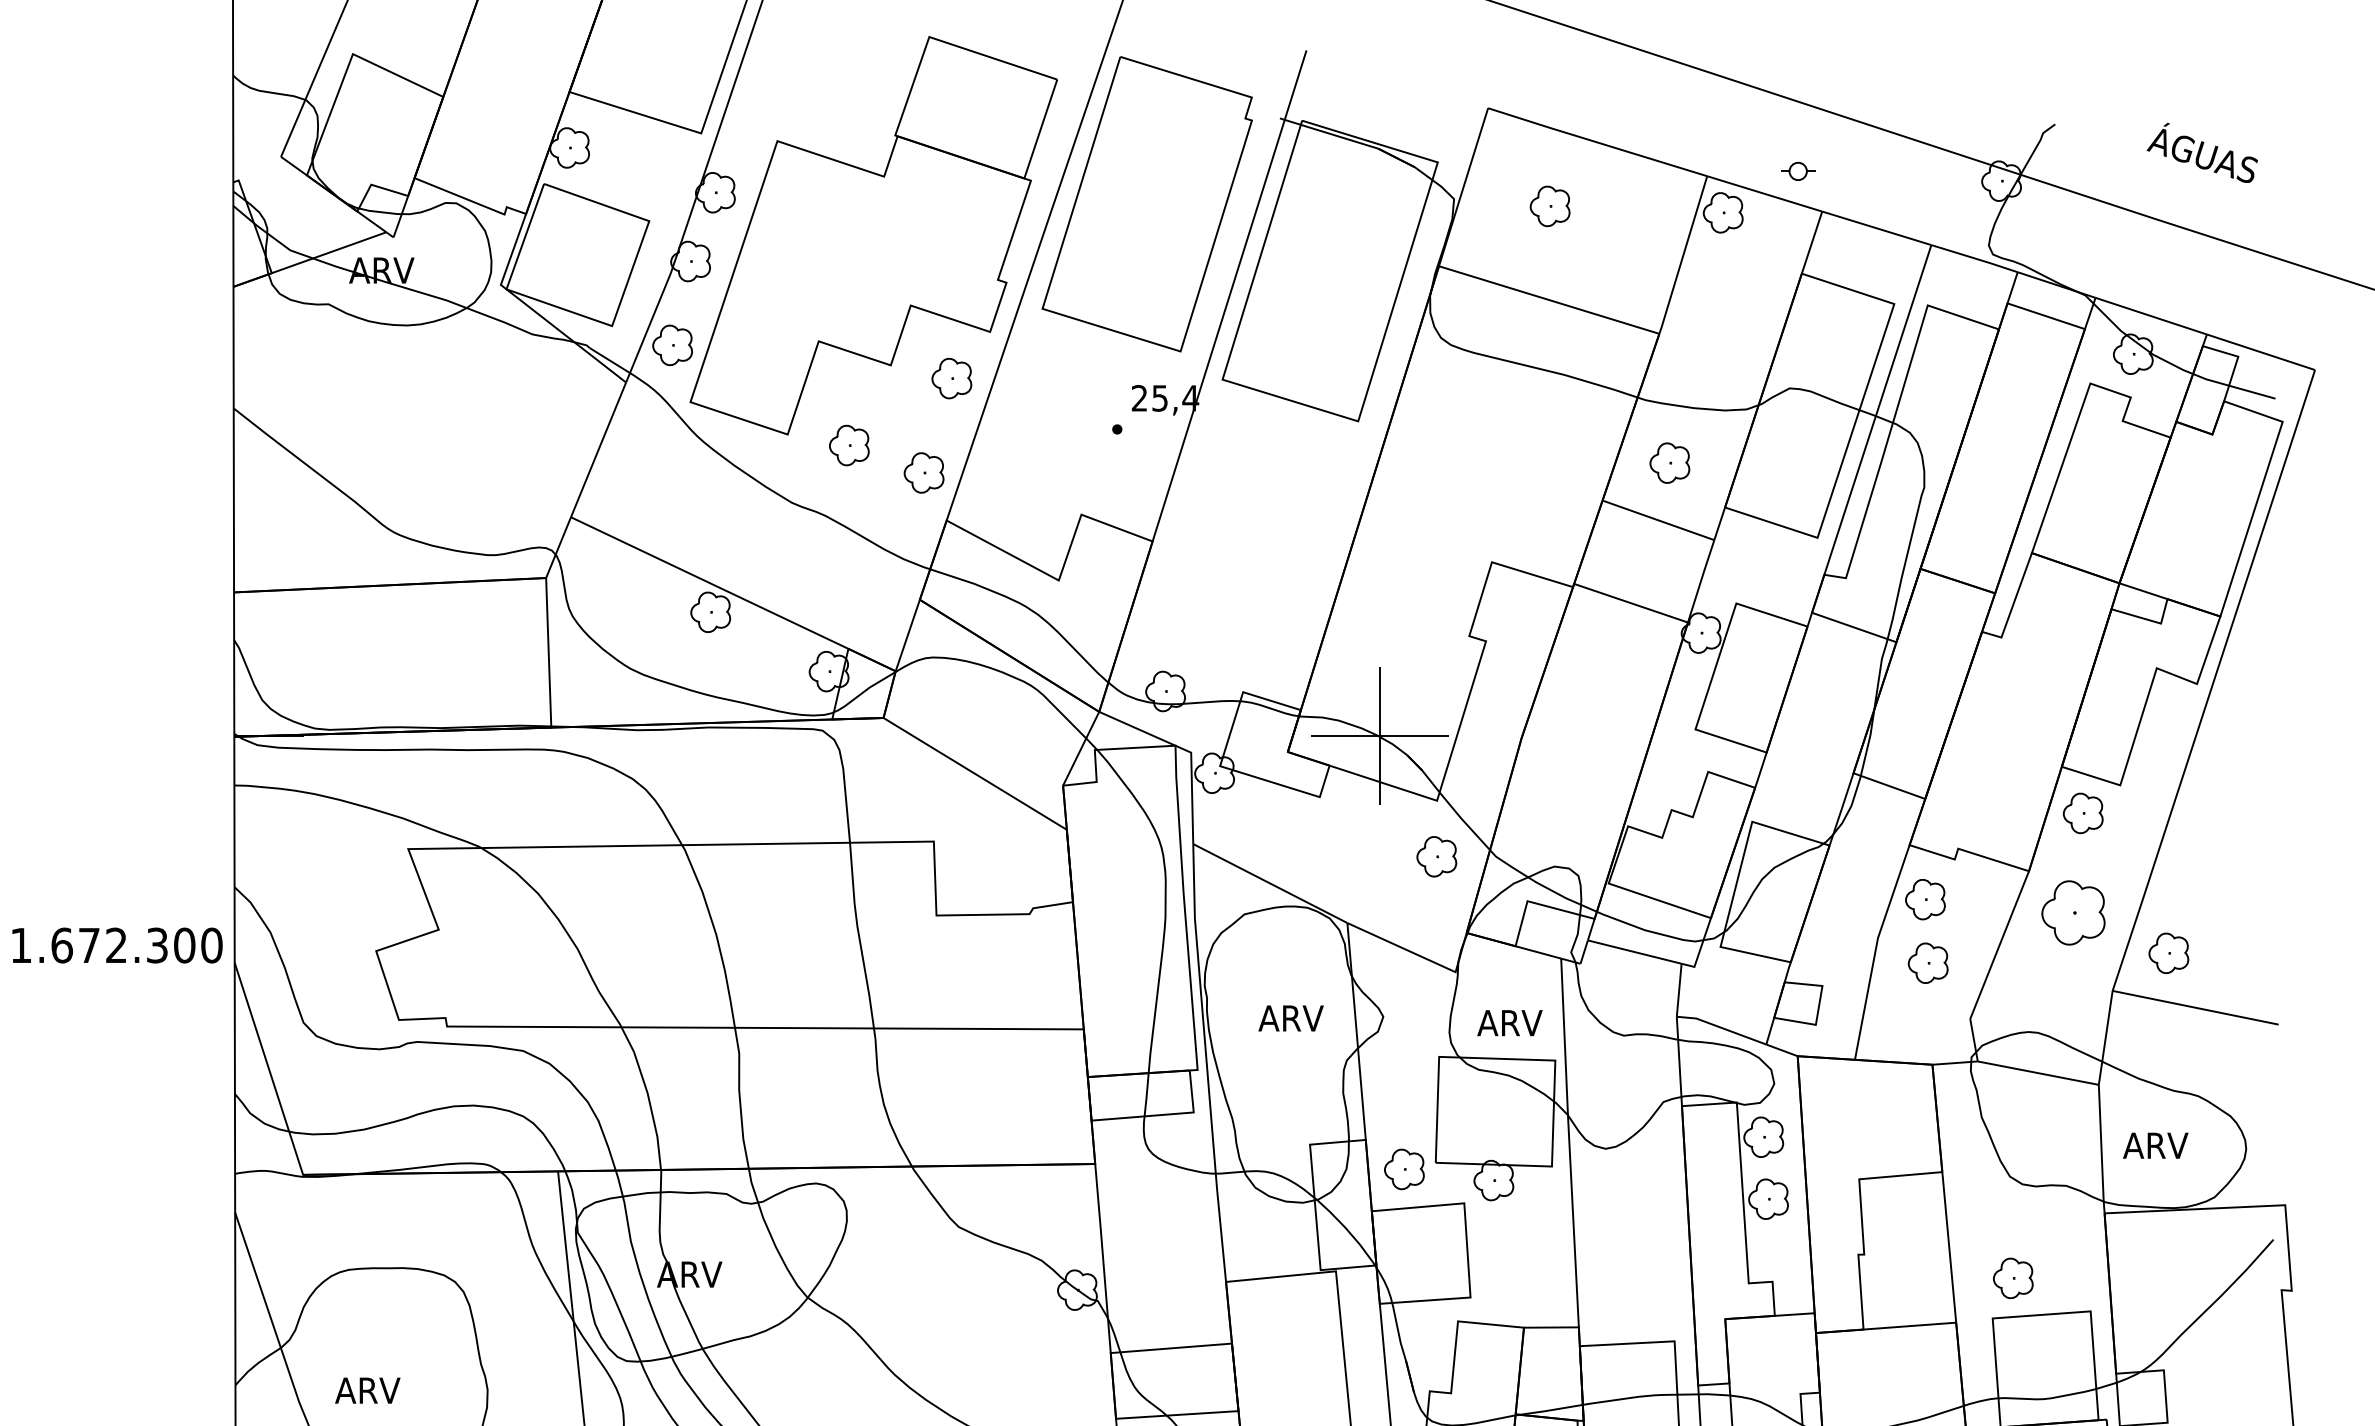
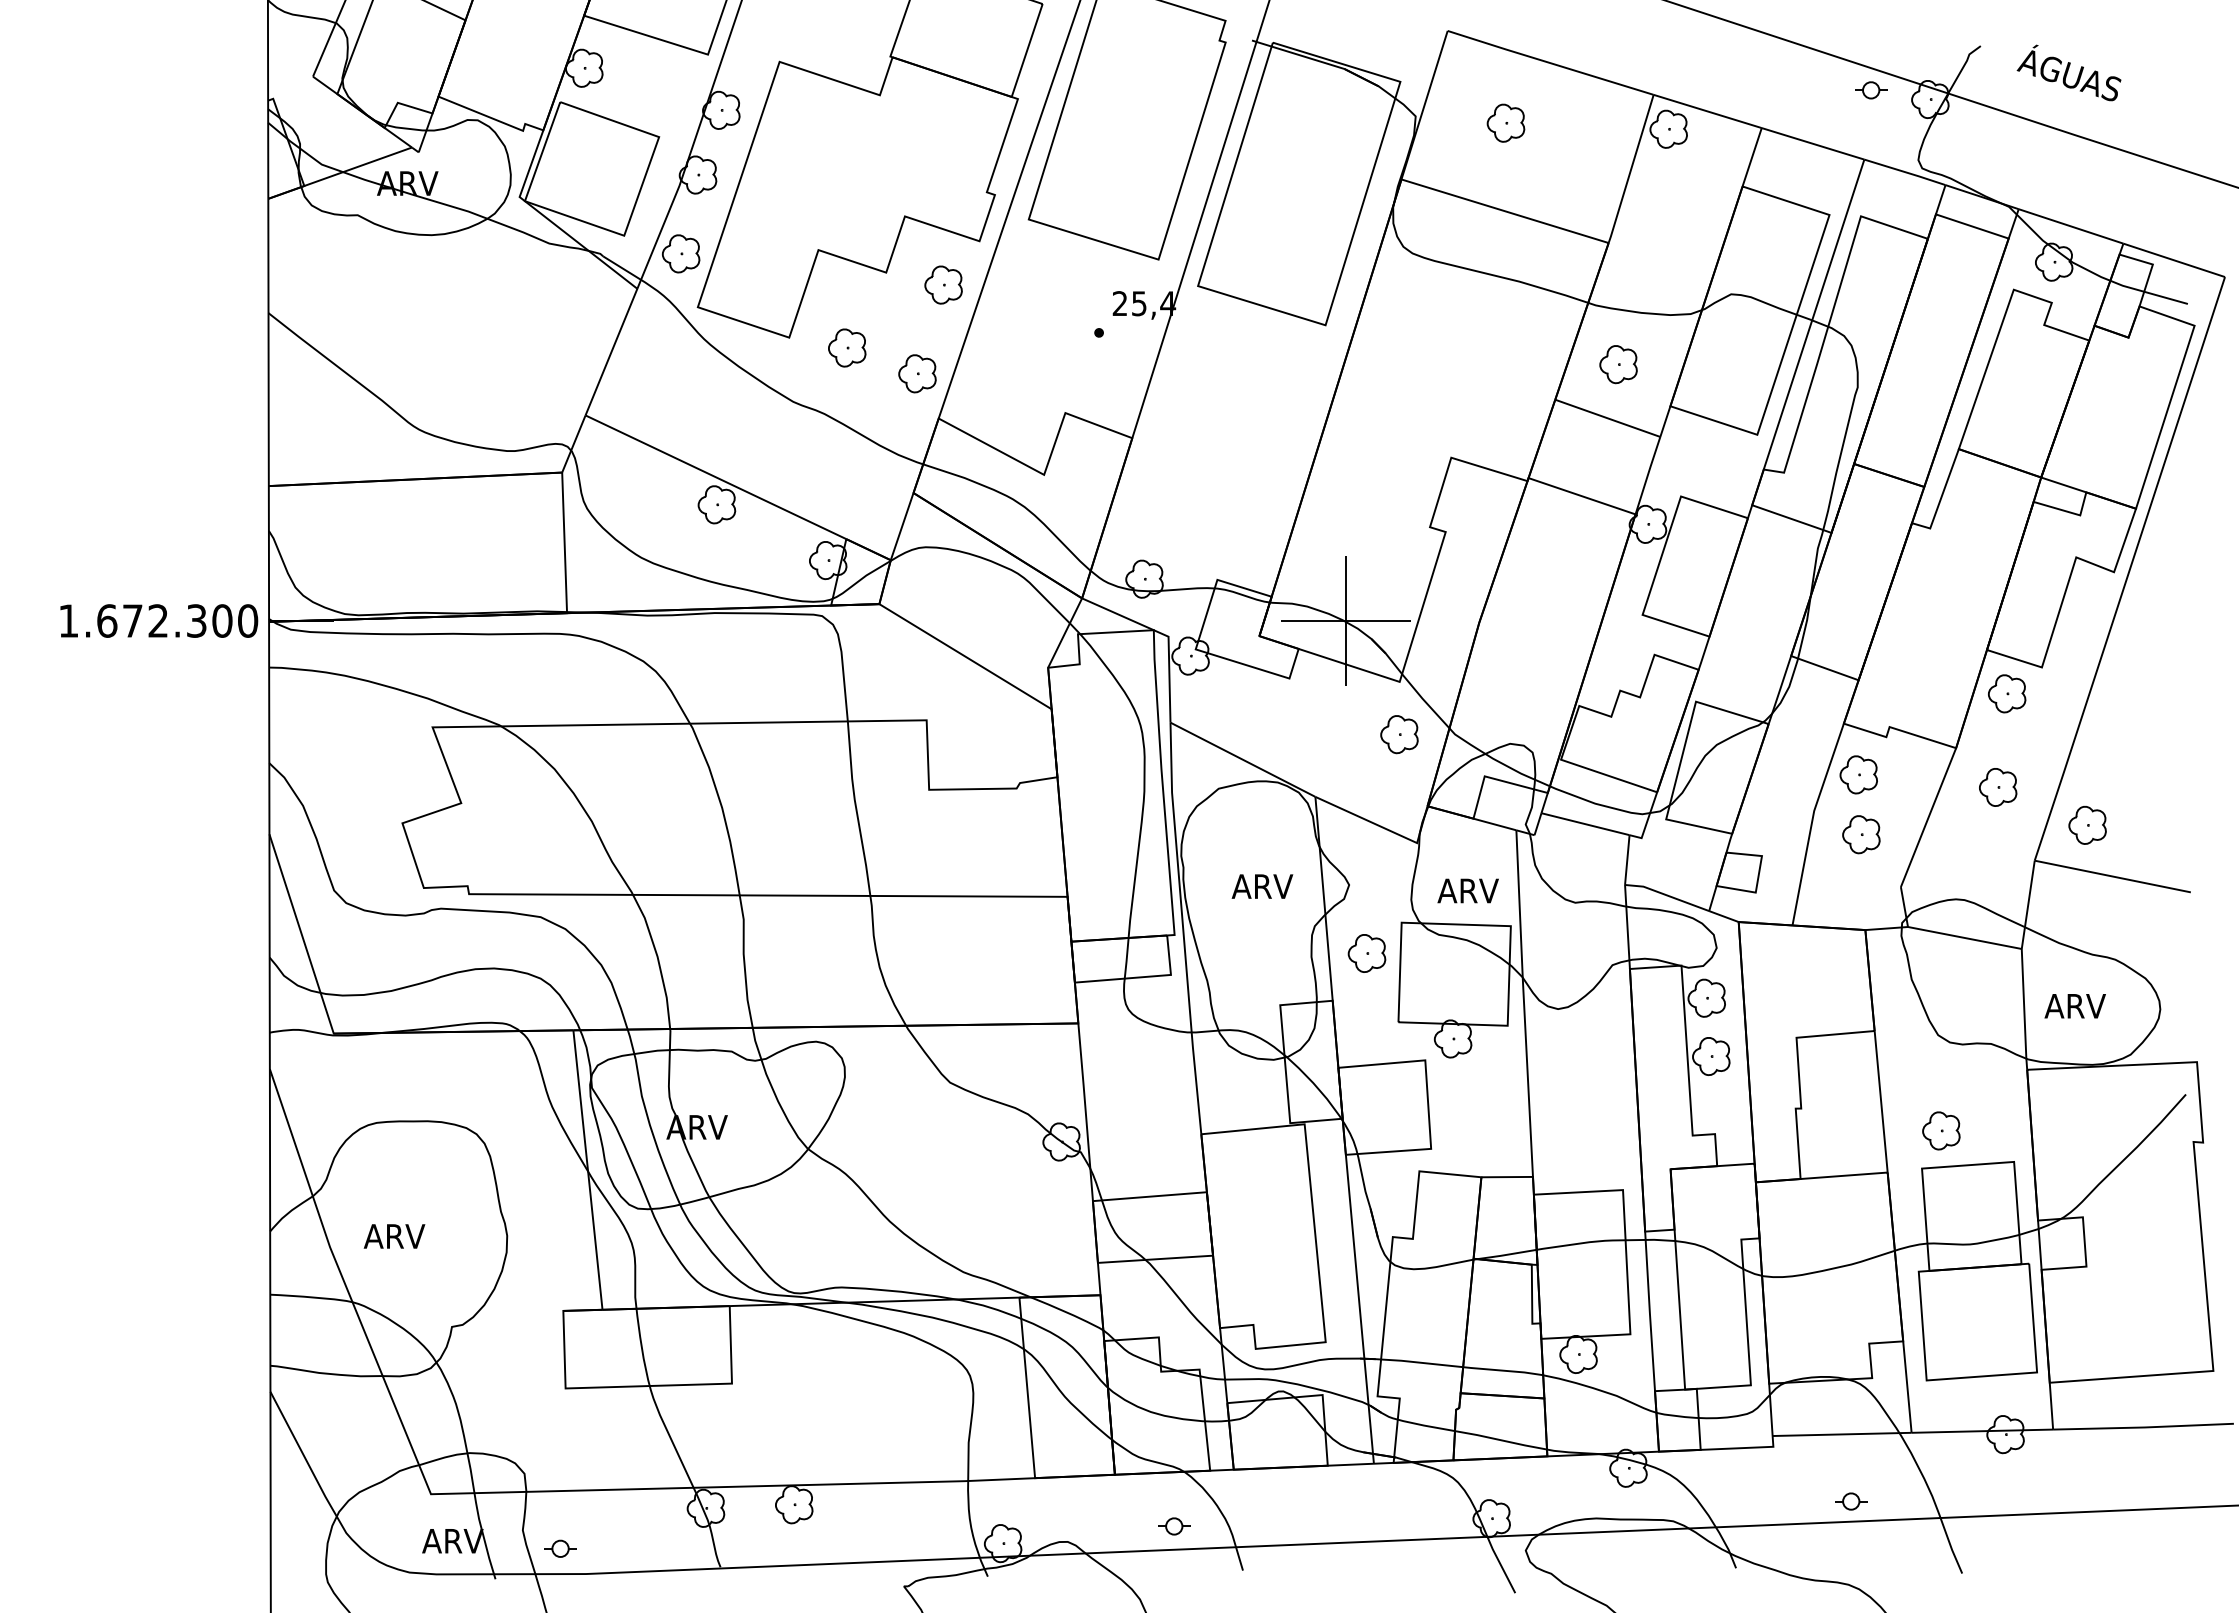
text: (2201, 152) -> (2068, 72), moved
part: (1798, 171) -> (1871, 90), moved
part: (2074, 913) -> (1998, 787), size x0.62
text: (117, 944) -> (159, 620), moved
part: (1403, 1169) -> (1366, 953), moved

